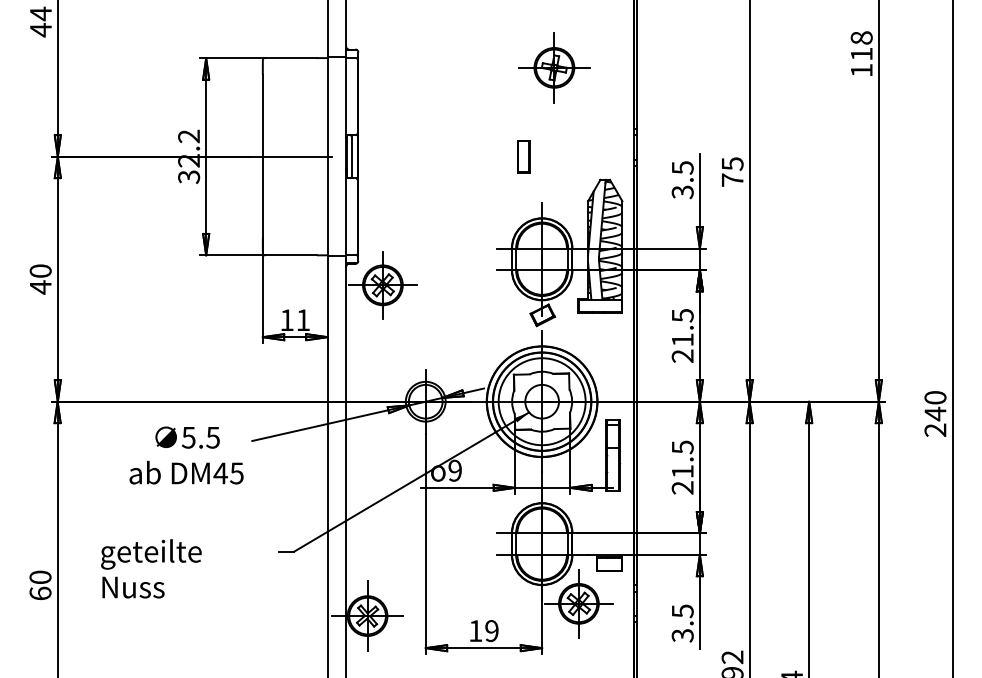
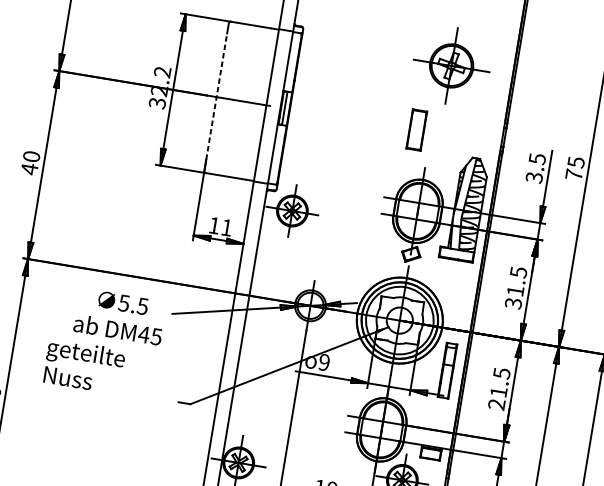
part: (554, 67) -> (451, 65), size x1.4
line: (262, 156) -> (216, 96), solid -> dashed
part: (523, 156) -> (416, 130), size x1.6
text: (682, 356) -> (513, 303), 21.5 -> 31.5
text: (151, 568) -> (84, 365), moved

